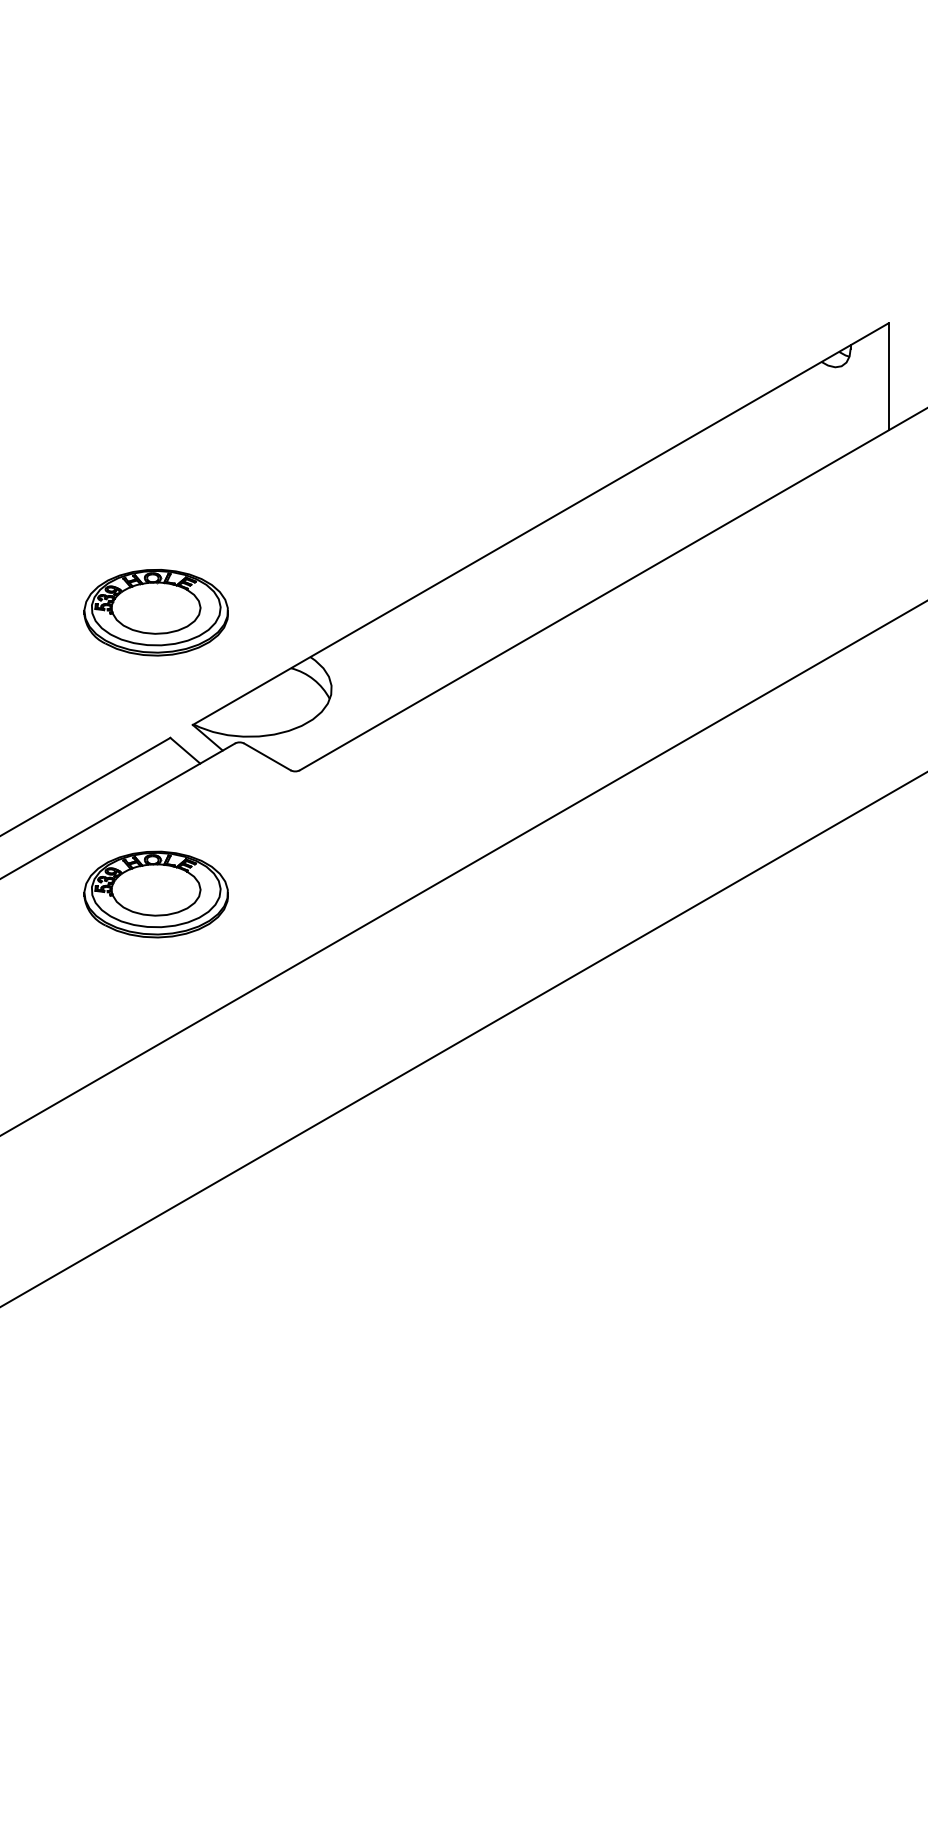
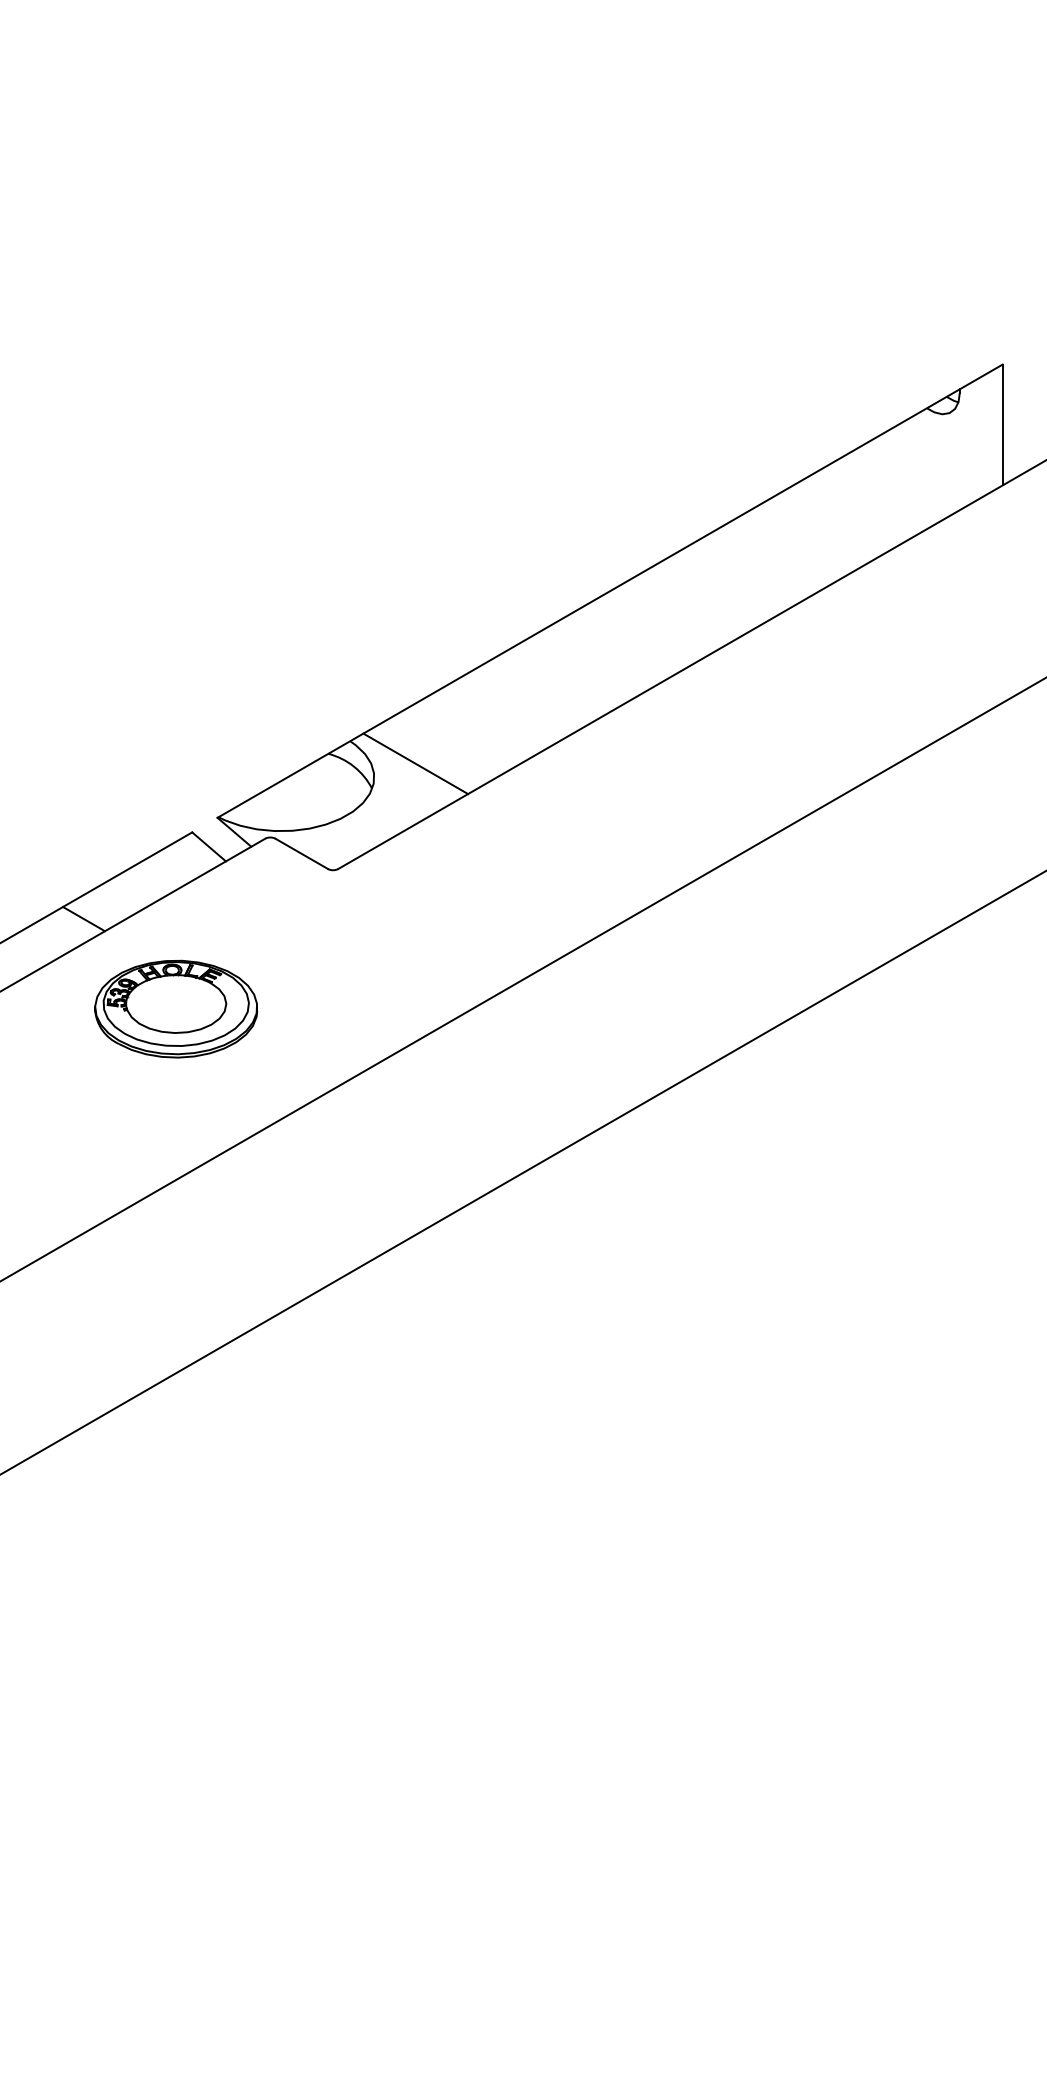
part: (156, 612) -> (176, 690), removed
line: (368, 676) -> (415, 763), added
line: (74, 815) -> (84, 919), added

